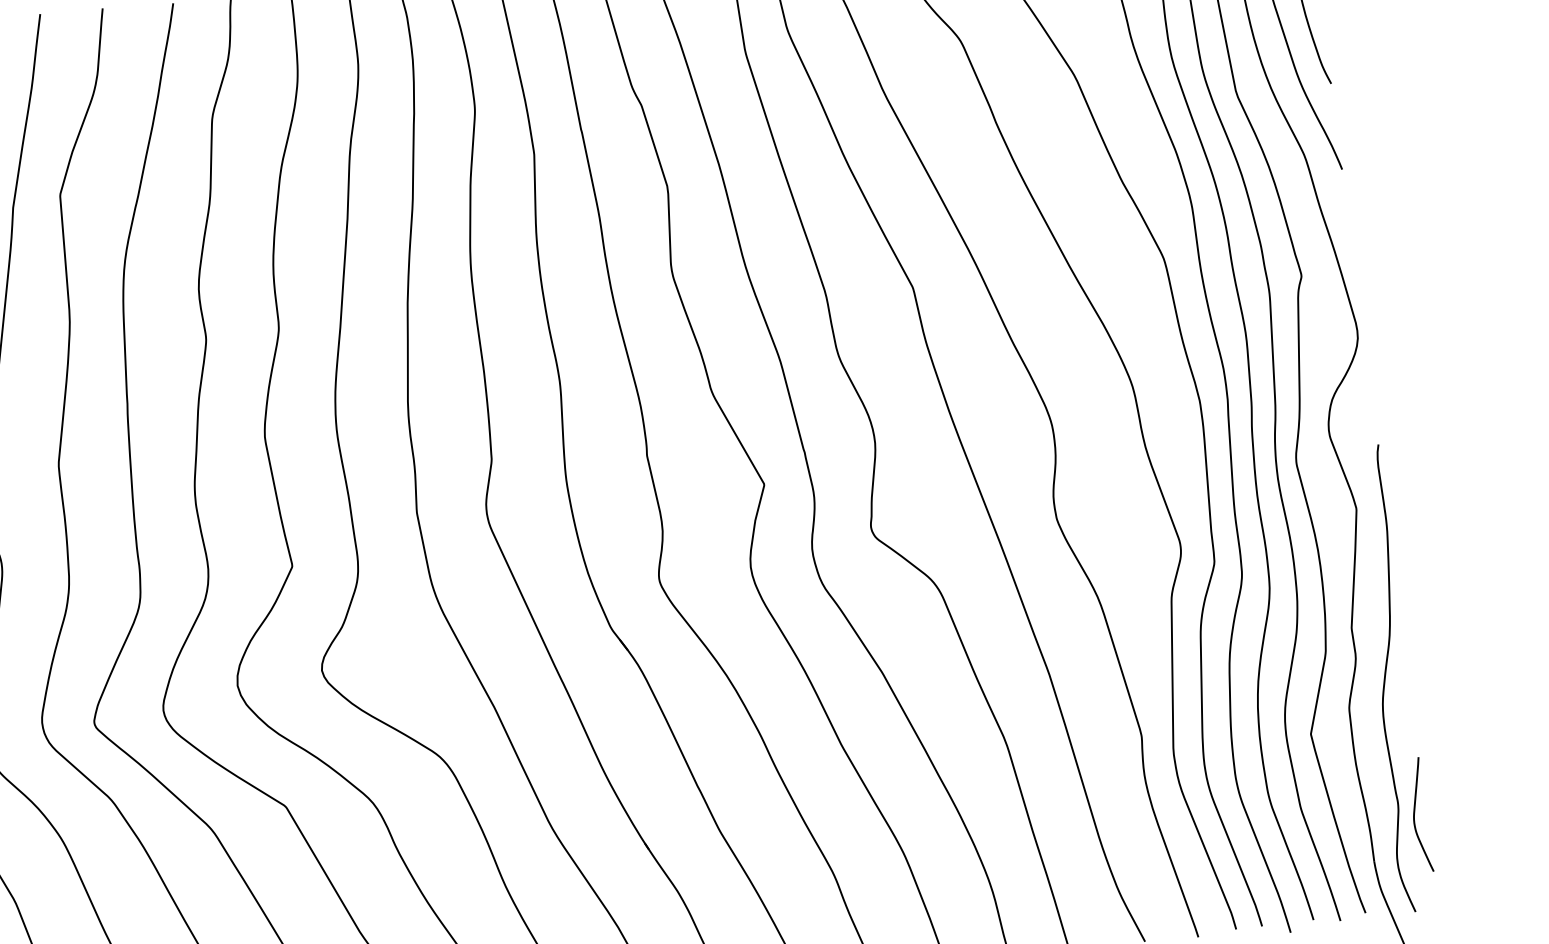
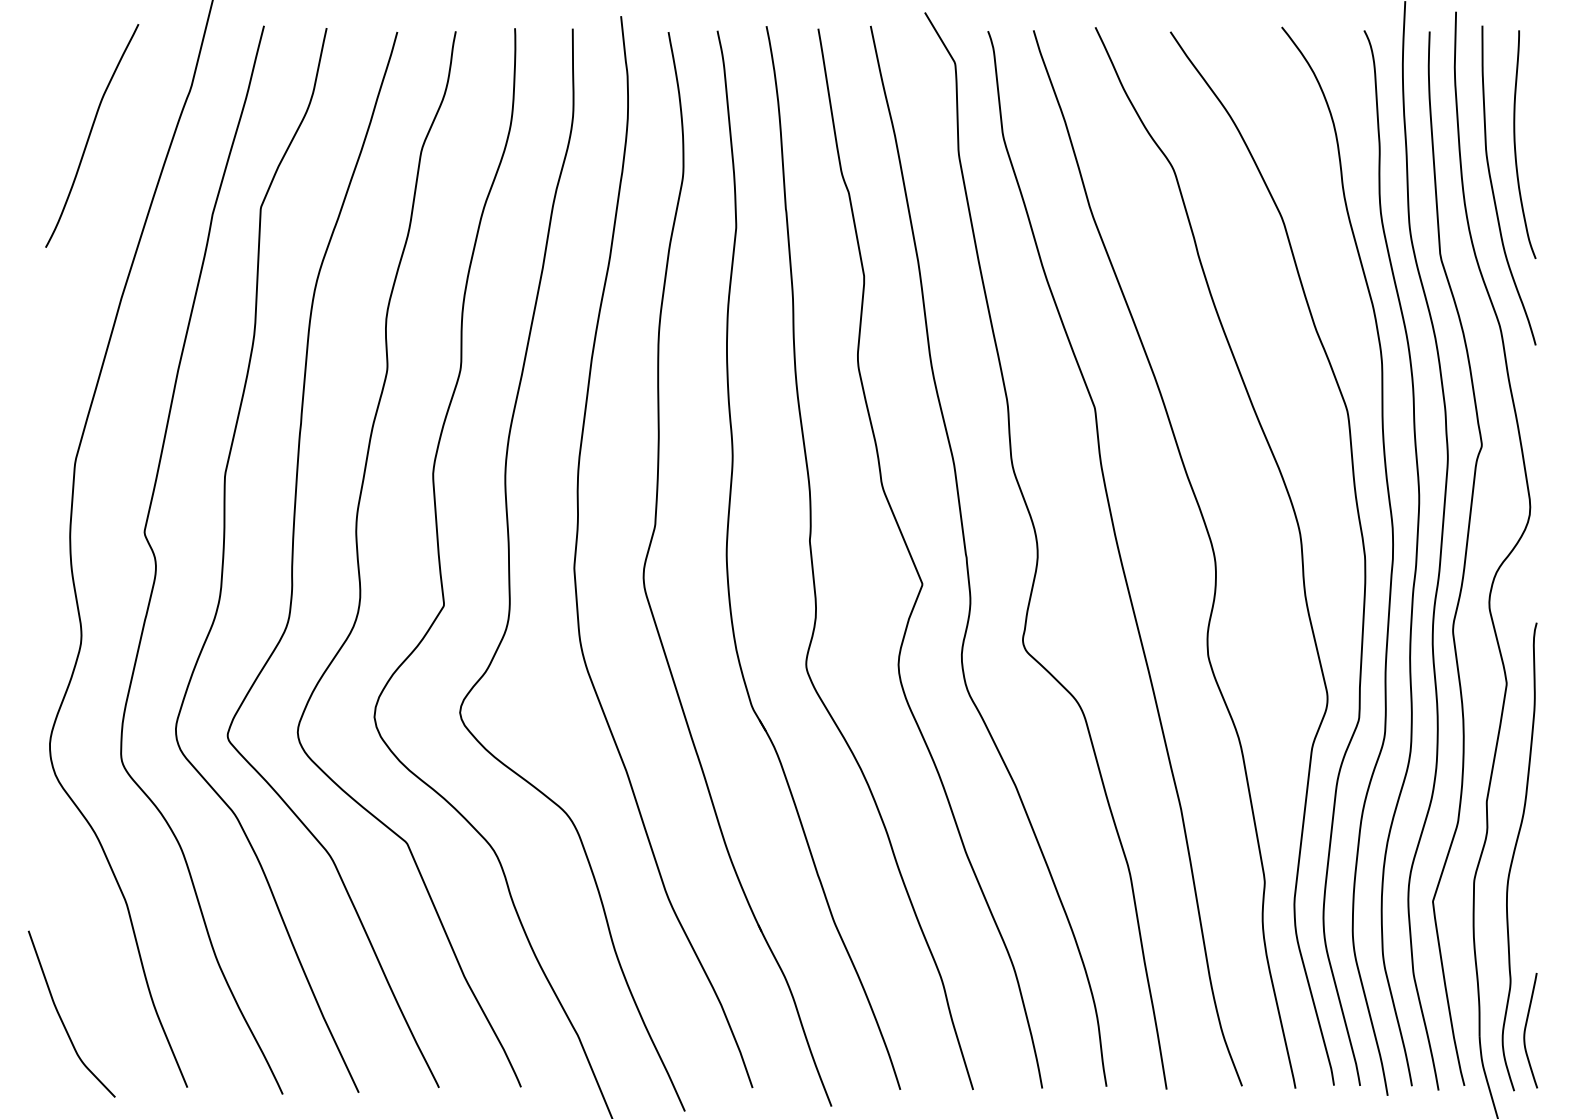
curve: (1415, 813) -> (1526, 1028), moved

